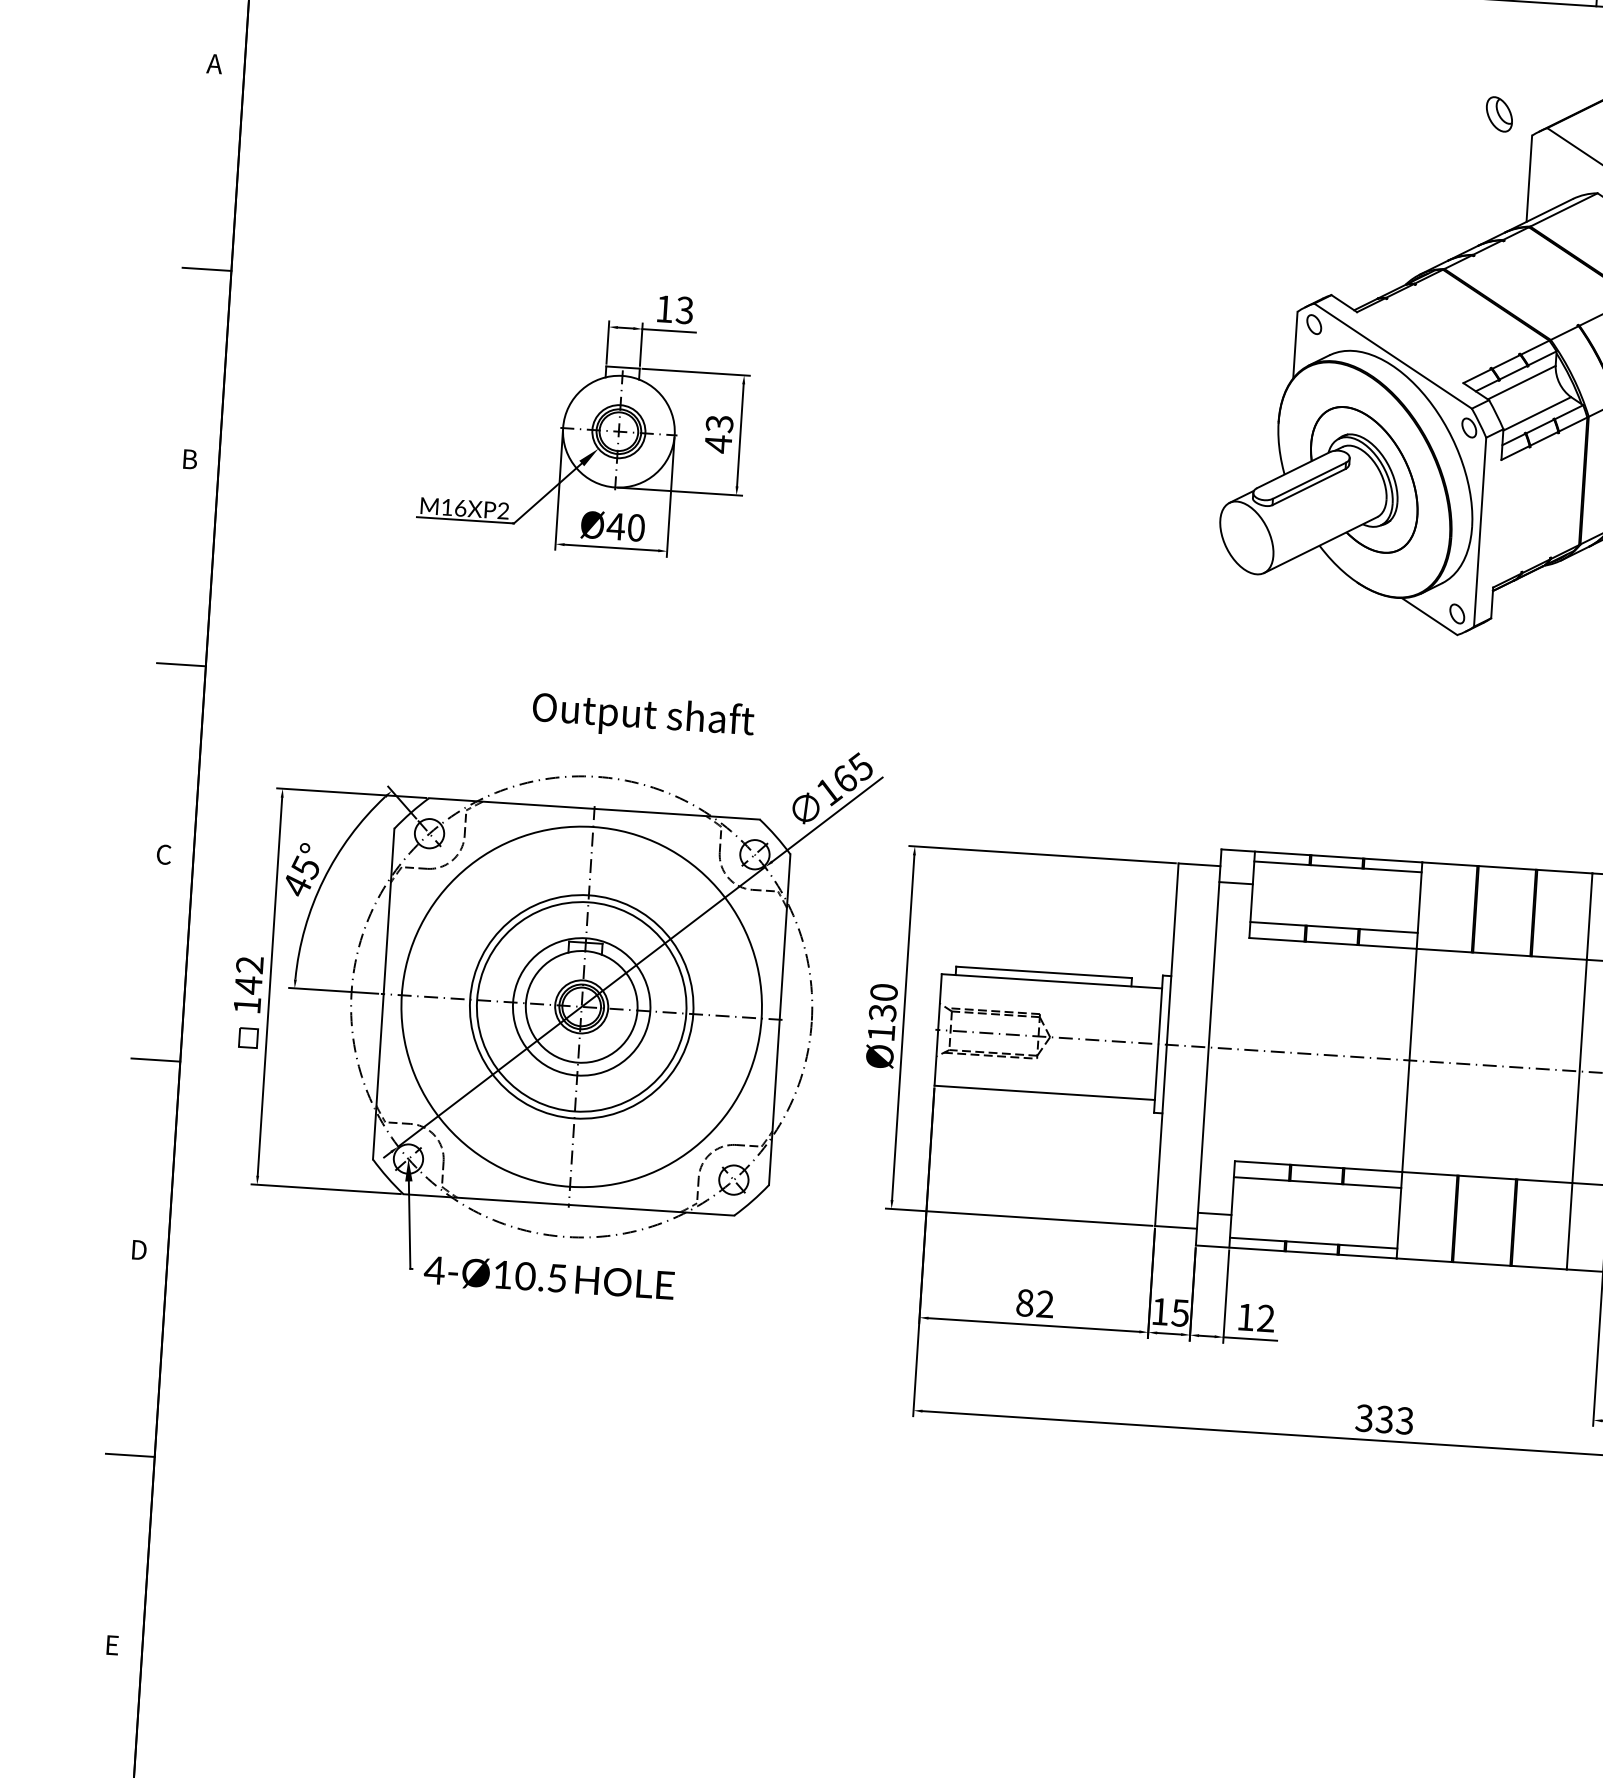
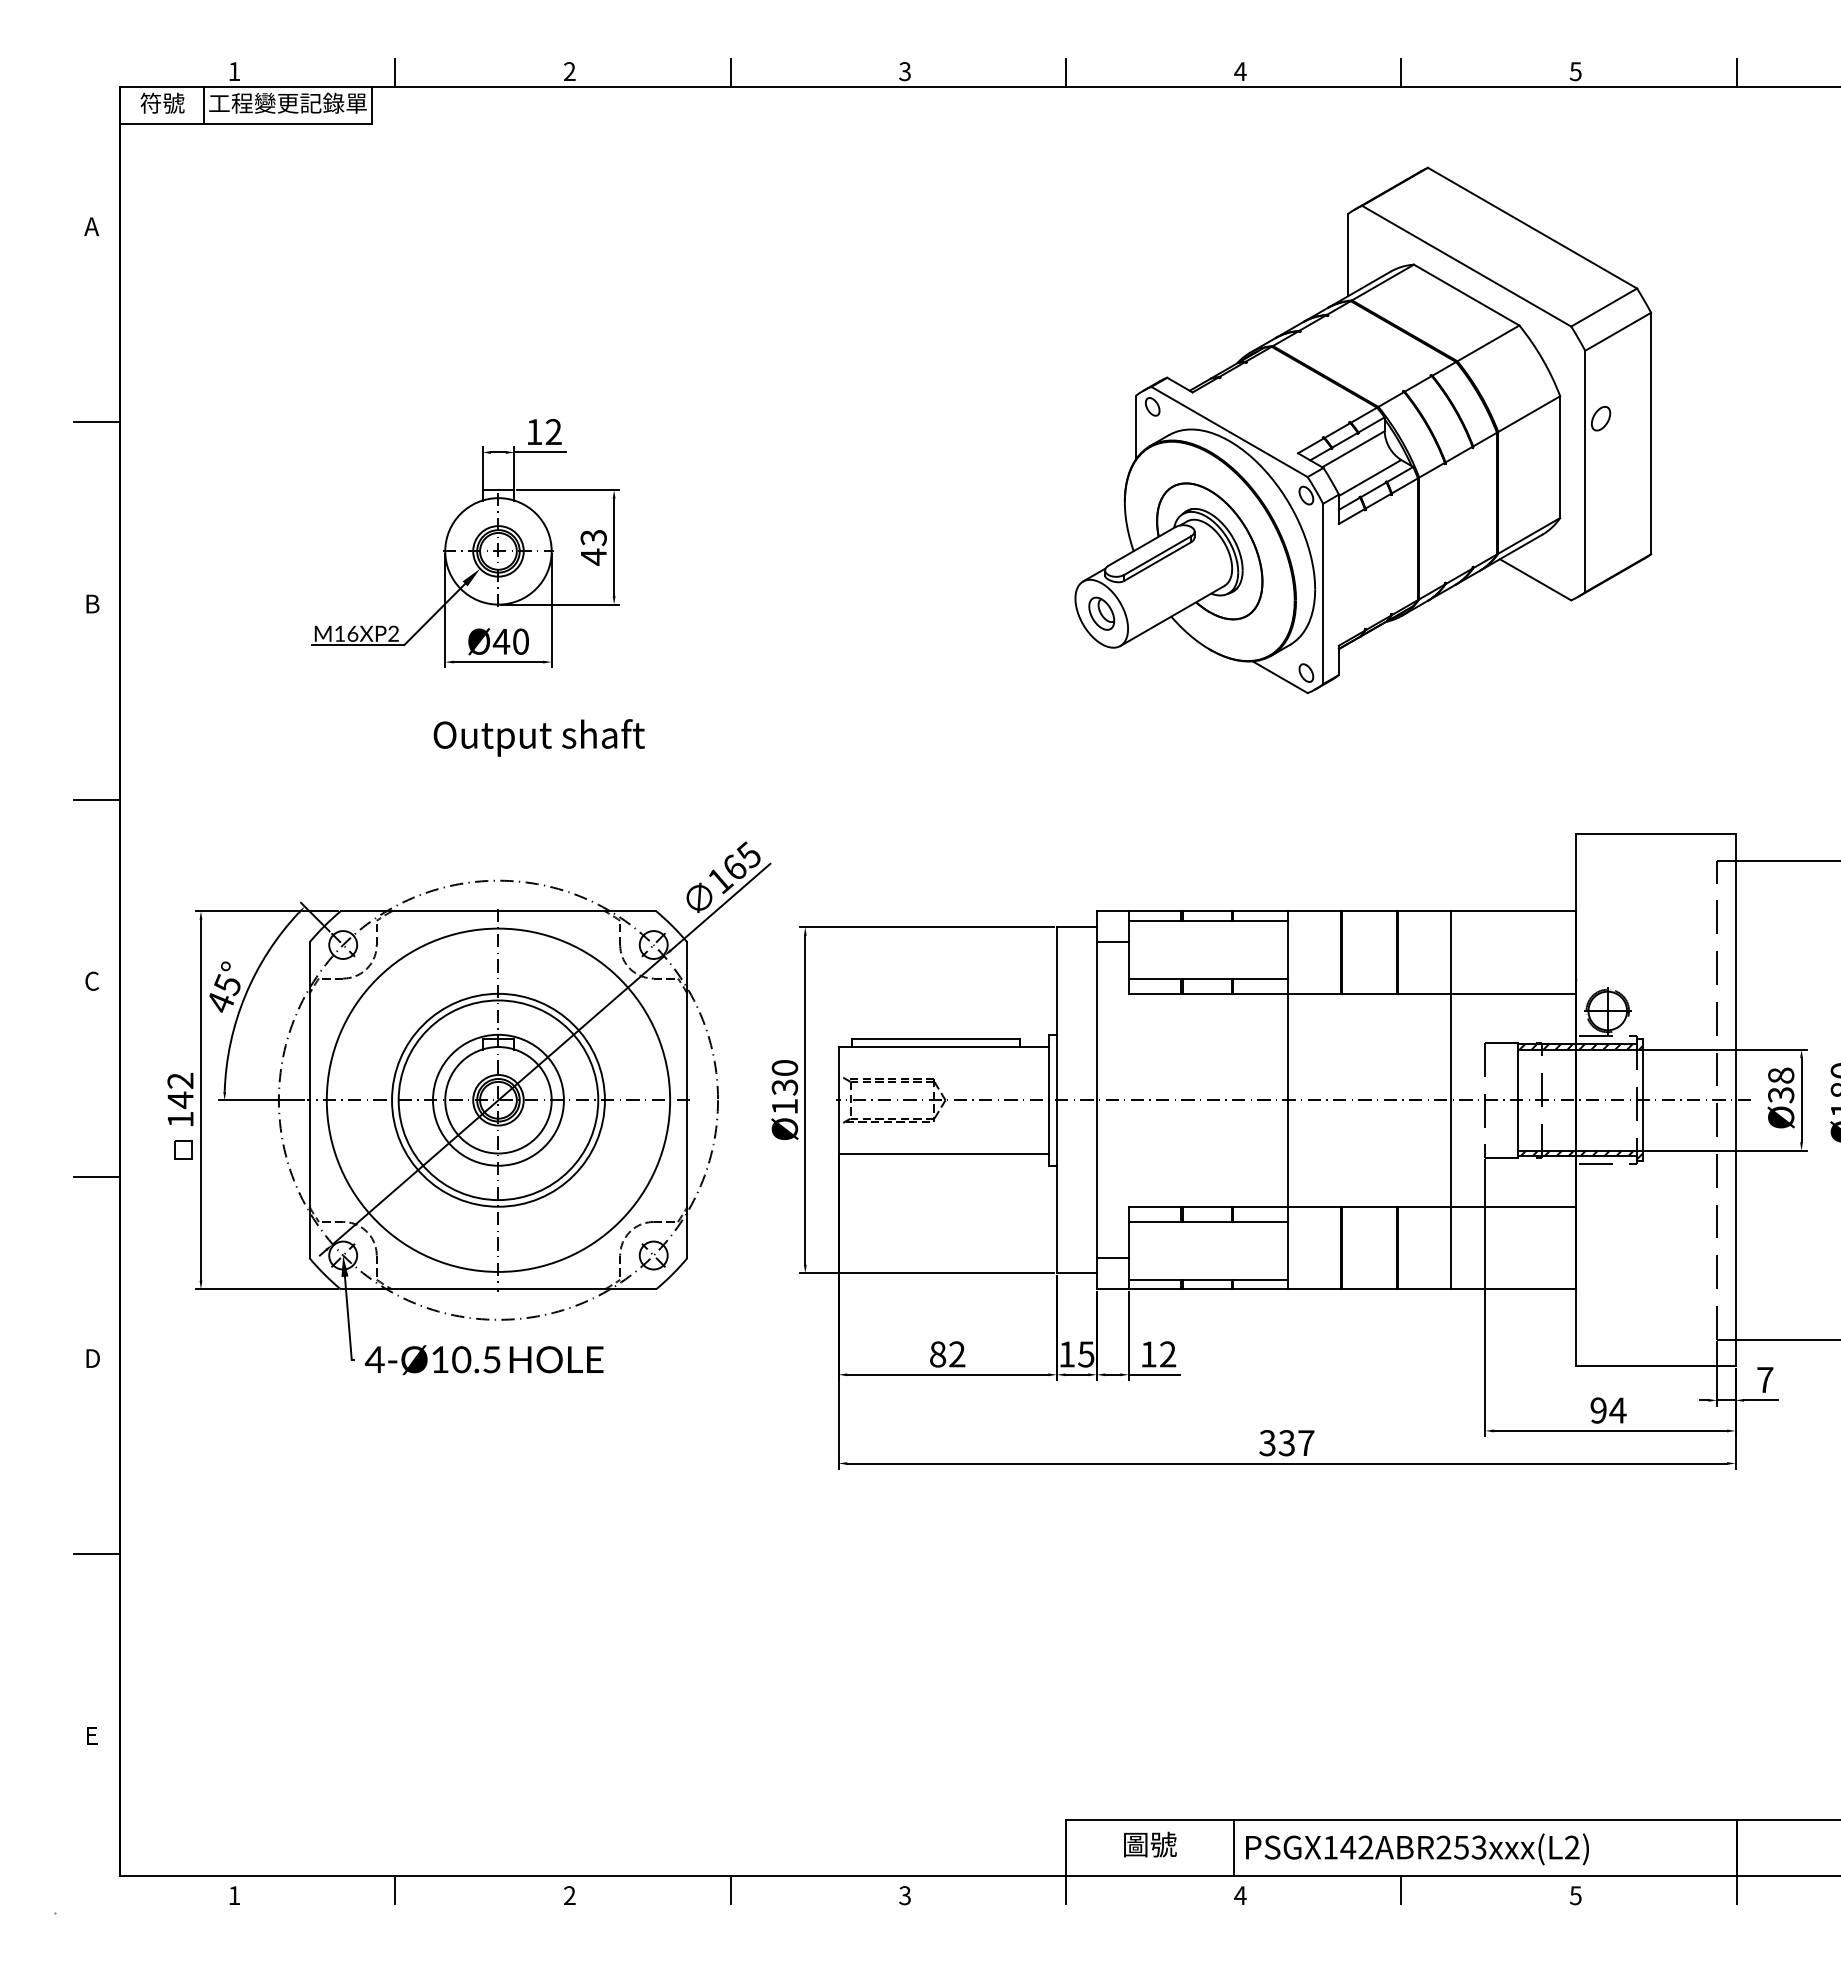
part: (1499, 114) -> (1101, 613), moved
text: (684, 310) -> (553, 432), 13 -> 12
text: (642, 716) -> (538, 737), moved
text: (1405, 1421) -> (1306, 1443), 333 -> 337

